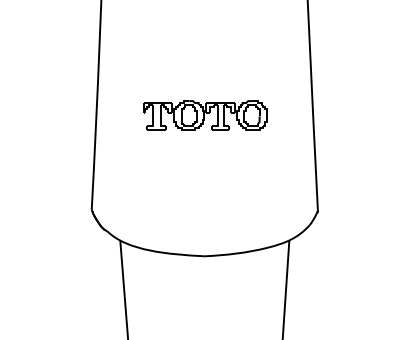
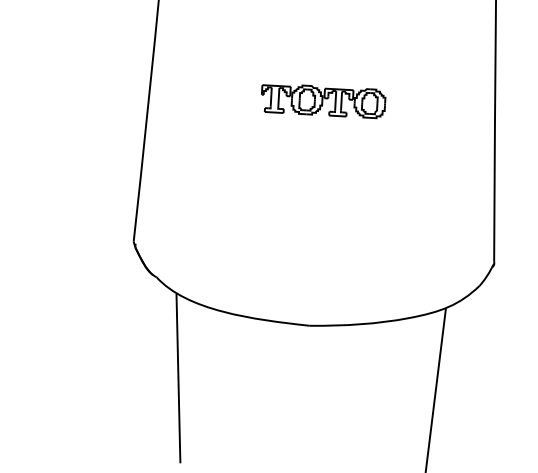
part: (205, 114) -> (323, 99), size x0.62

